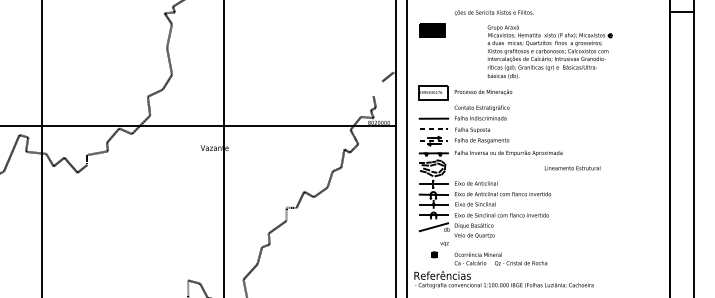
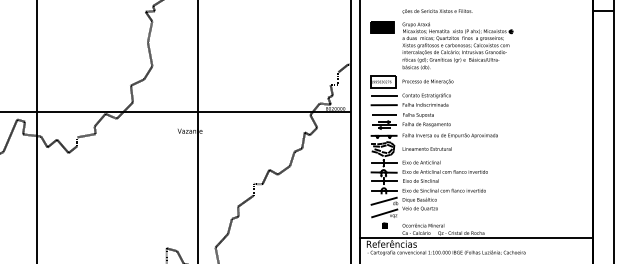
part: (549, 51) -> (457, 45), moved
line: (433, 108) -> (383, 96), added
text: (572, 168) -> (427, 149), moved
line: (434, 240) -> (384, 213), added
line: (537, 268) -> (475, 237), added

